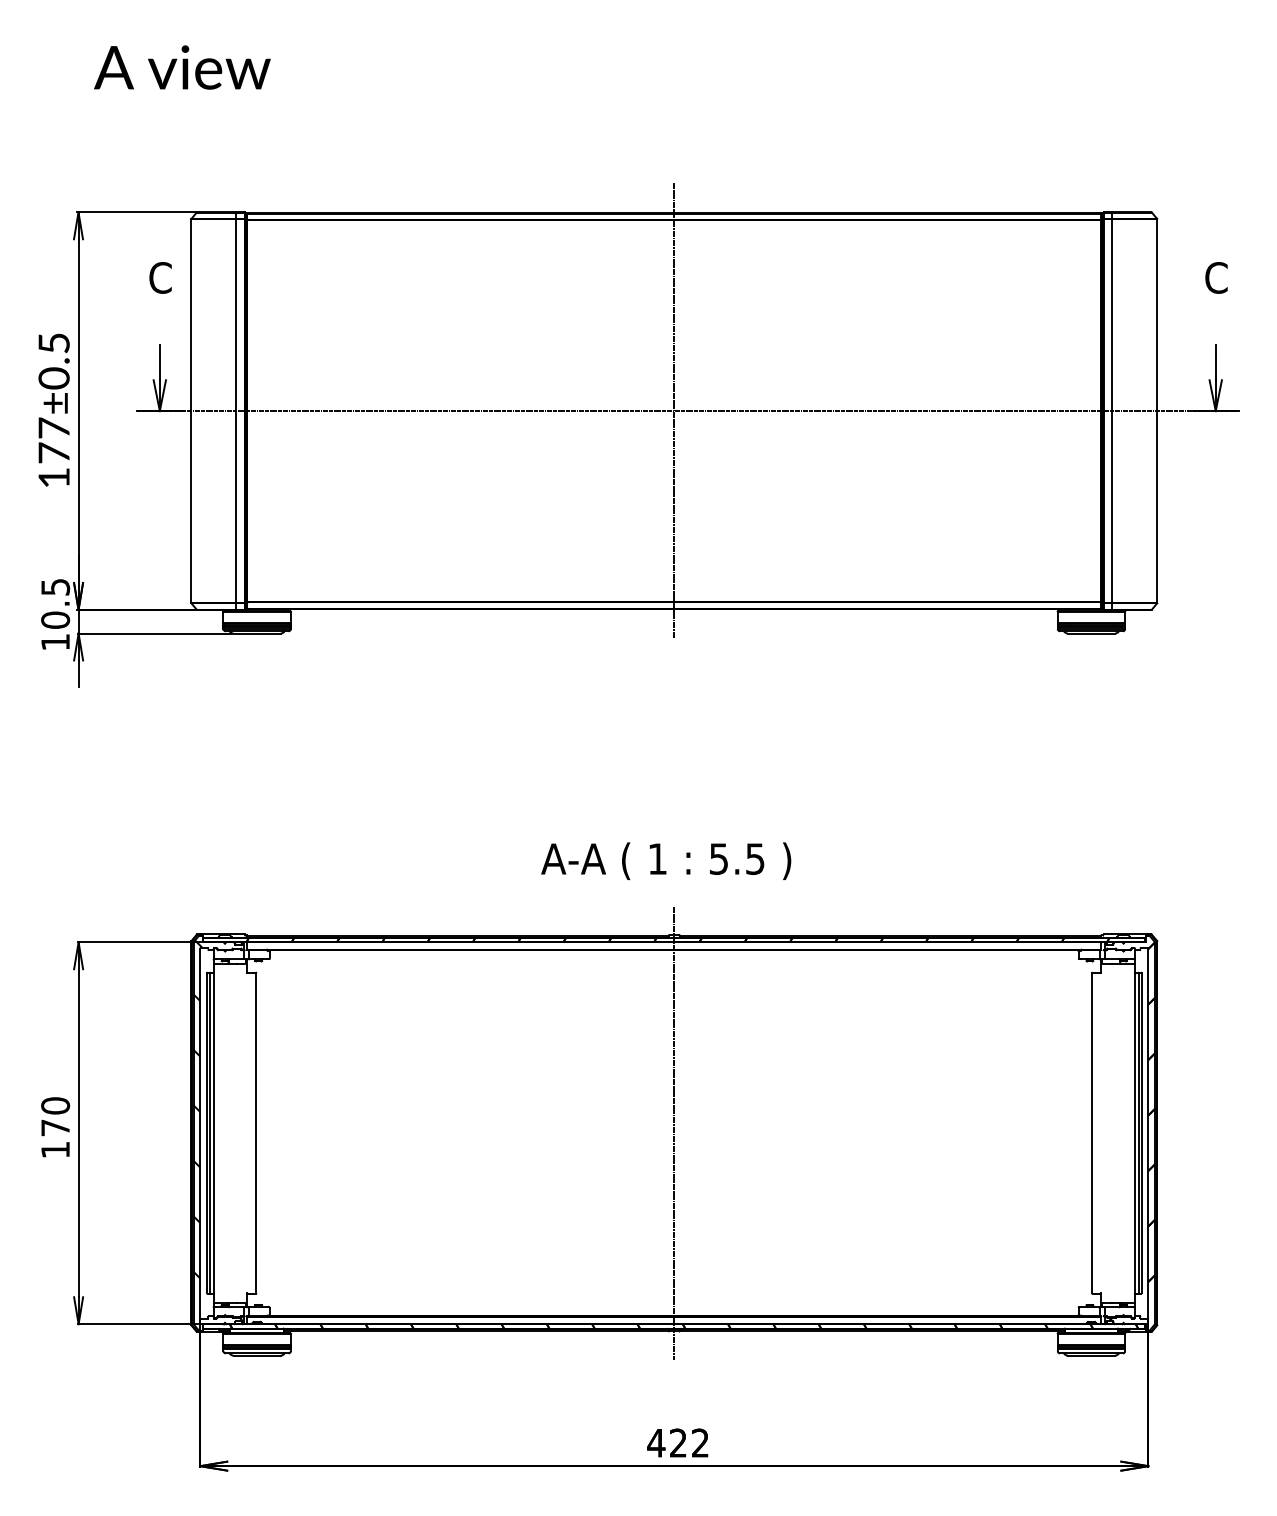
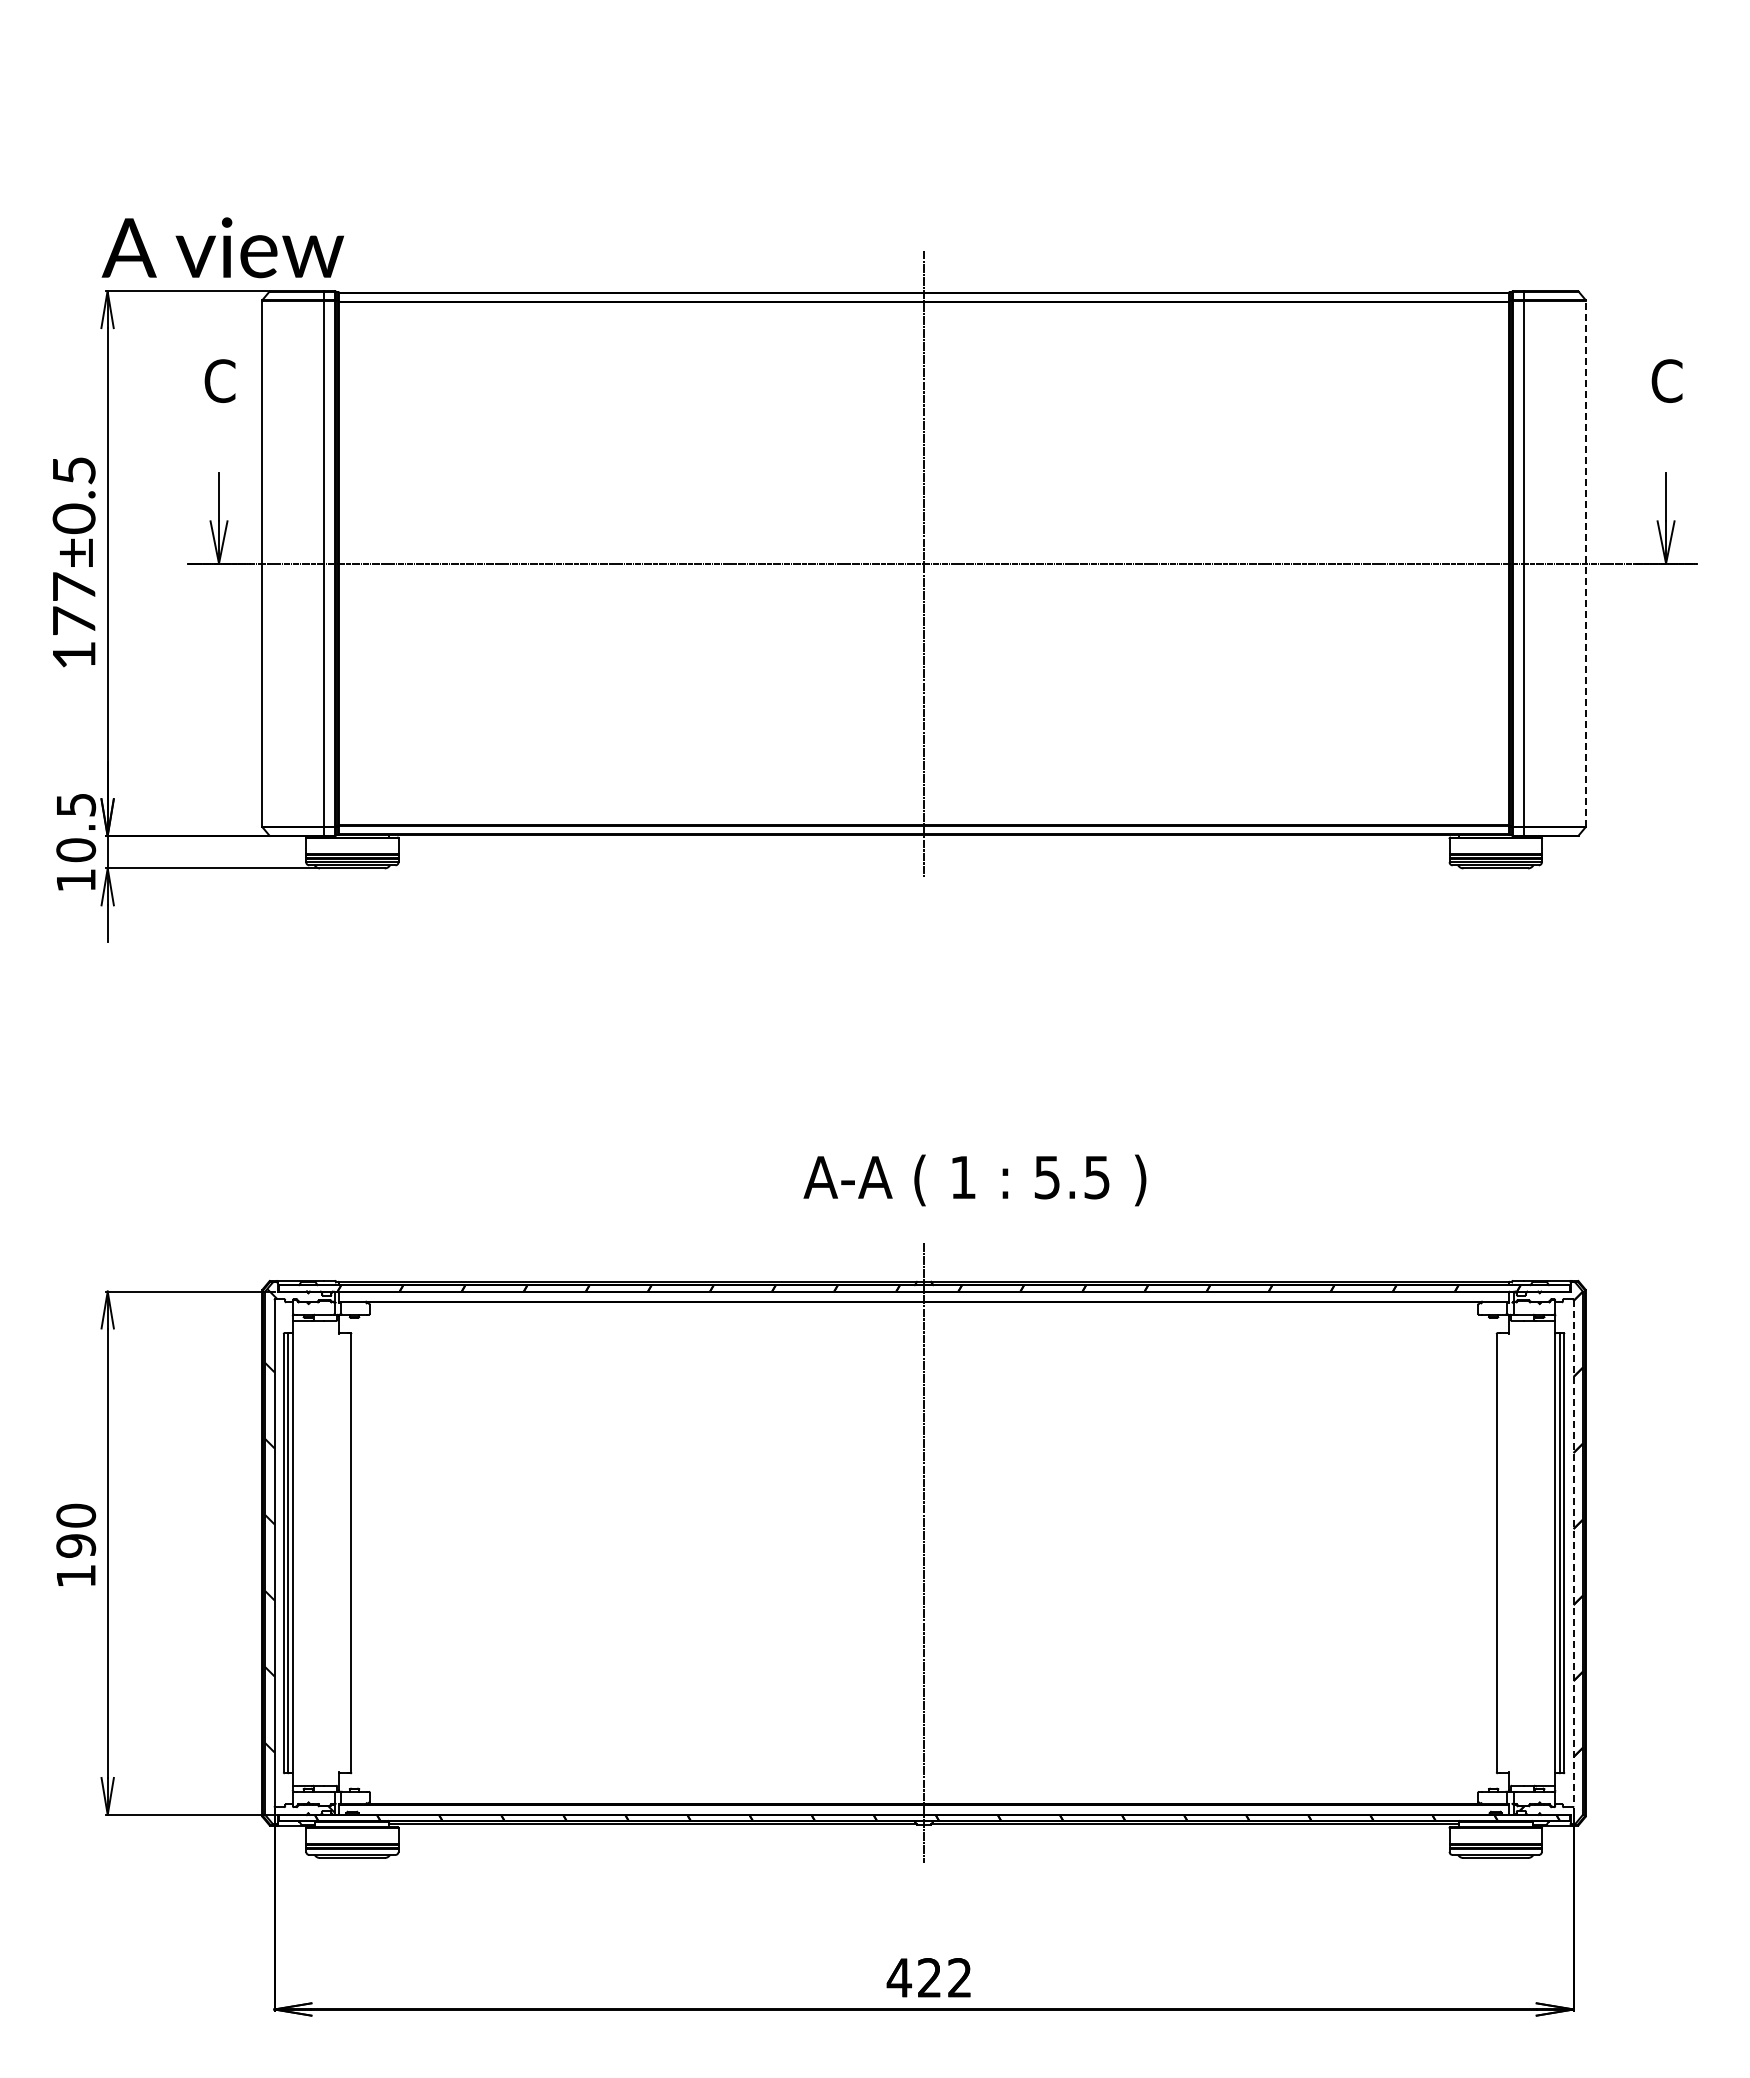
text: (182, 67) -> (222, 247), moved
line: (1156, 411) -> (1585, 563), solid -> dashed
text: (665, 861) -> (974, 1180), moved
text: (55, 1127) -> (76, 1545), 170 -> 190
line: (1148, 1133) -> (1573, 1553), solid -> dashed

